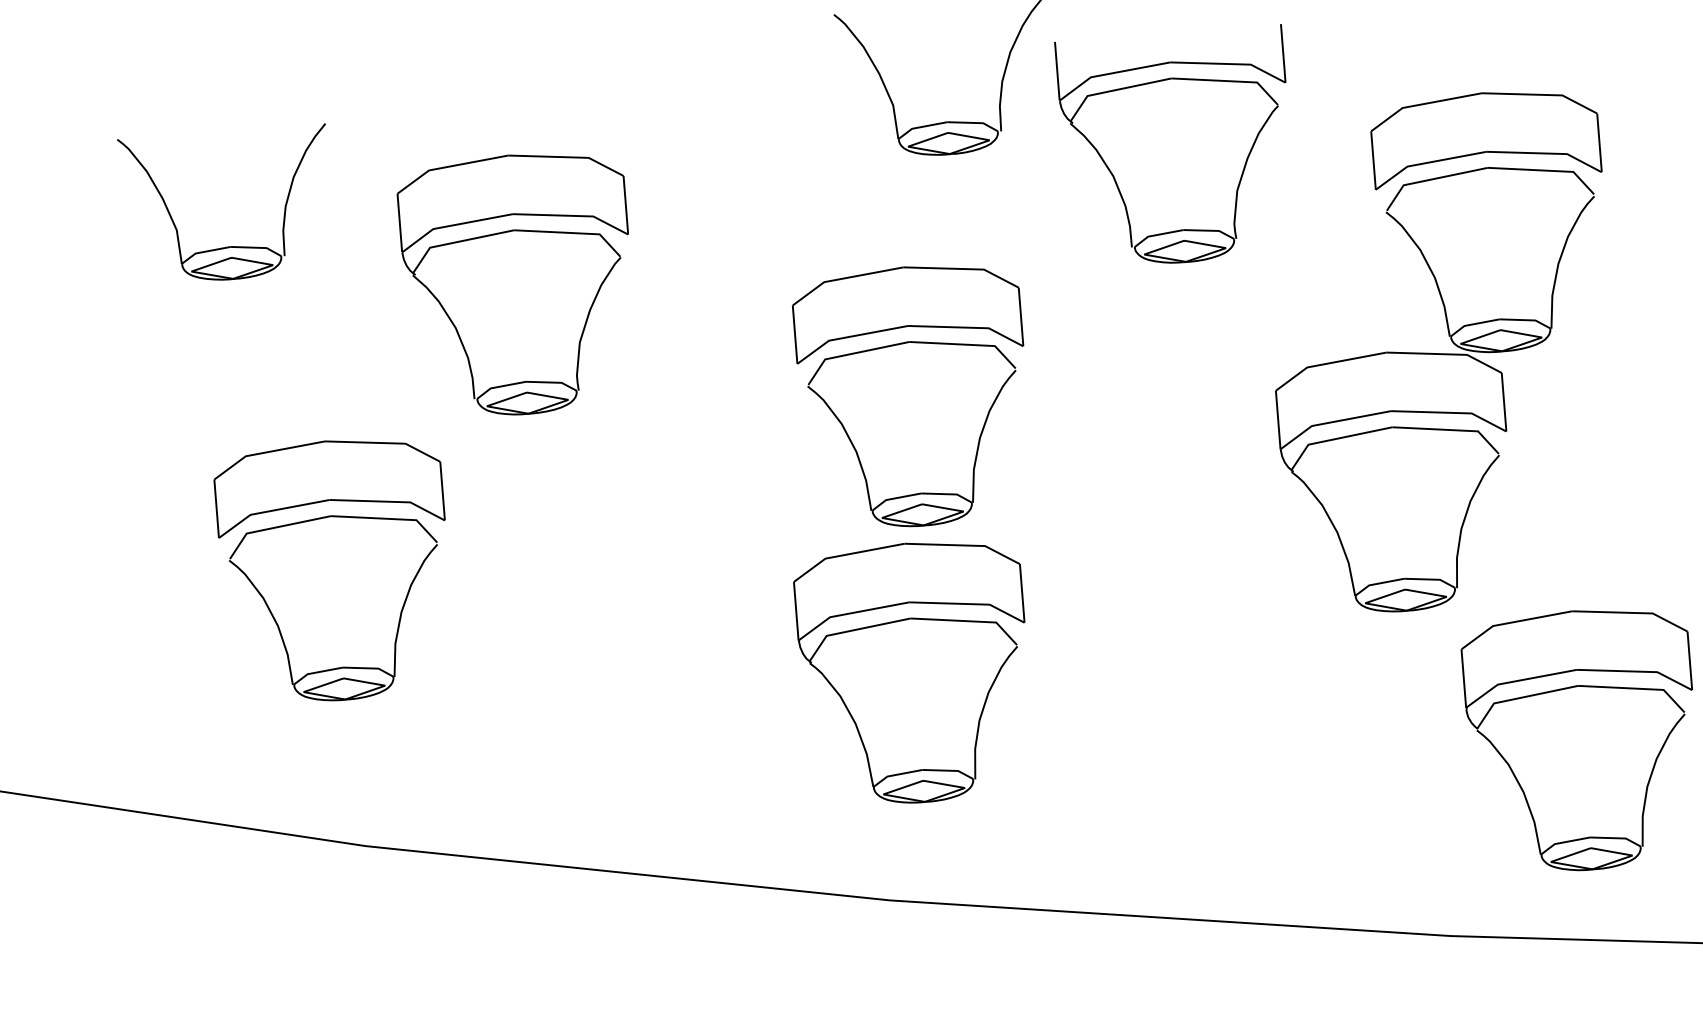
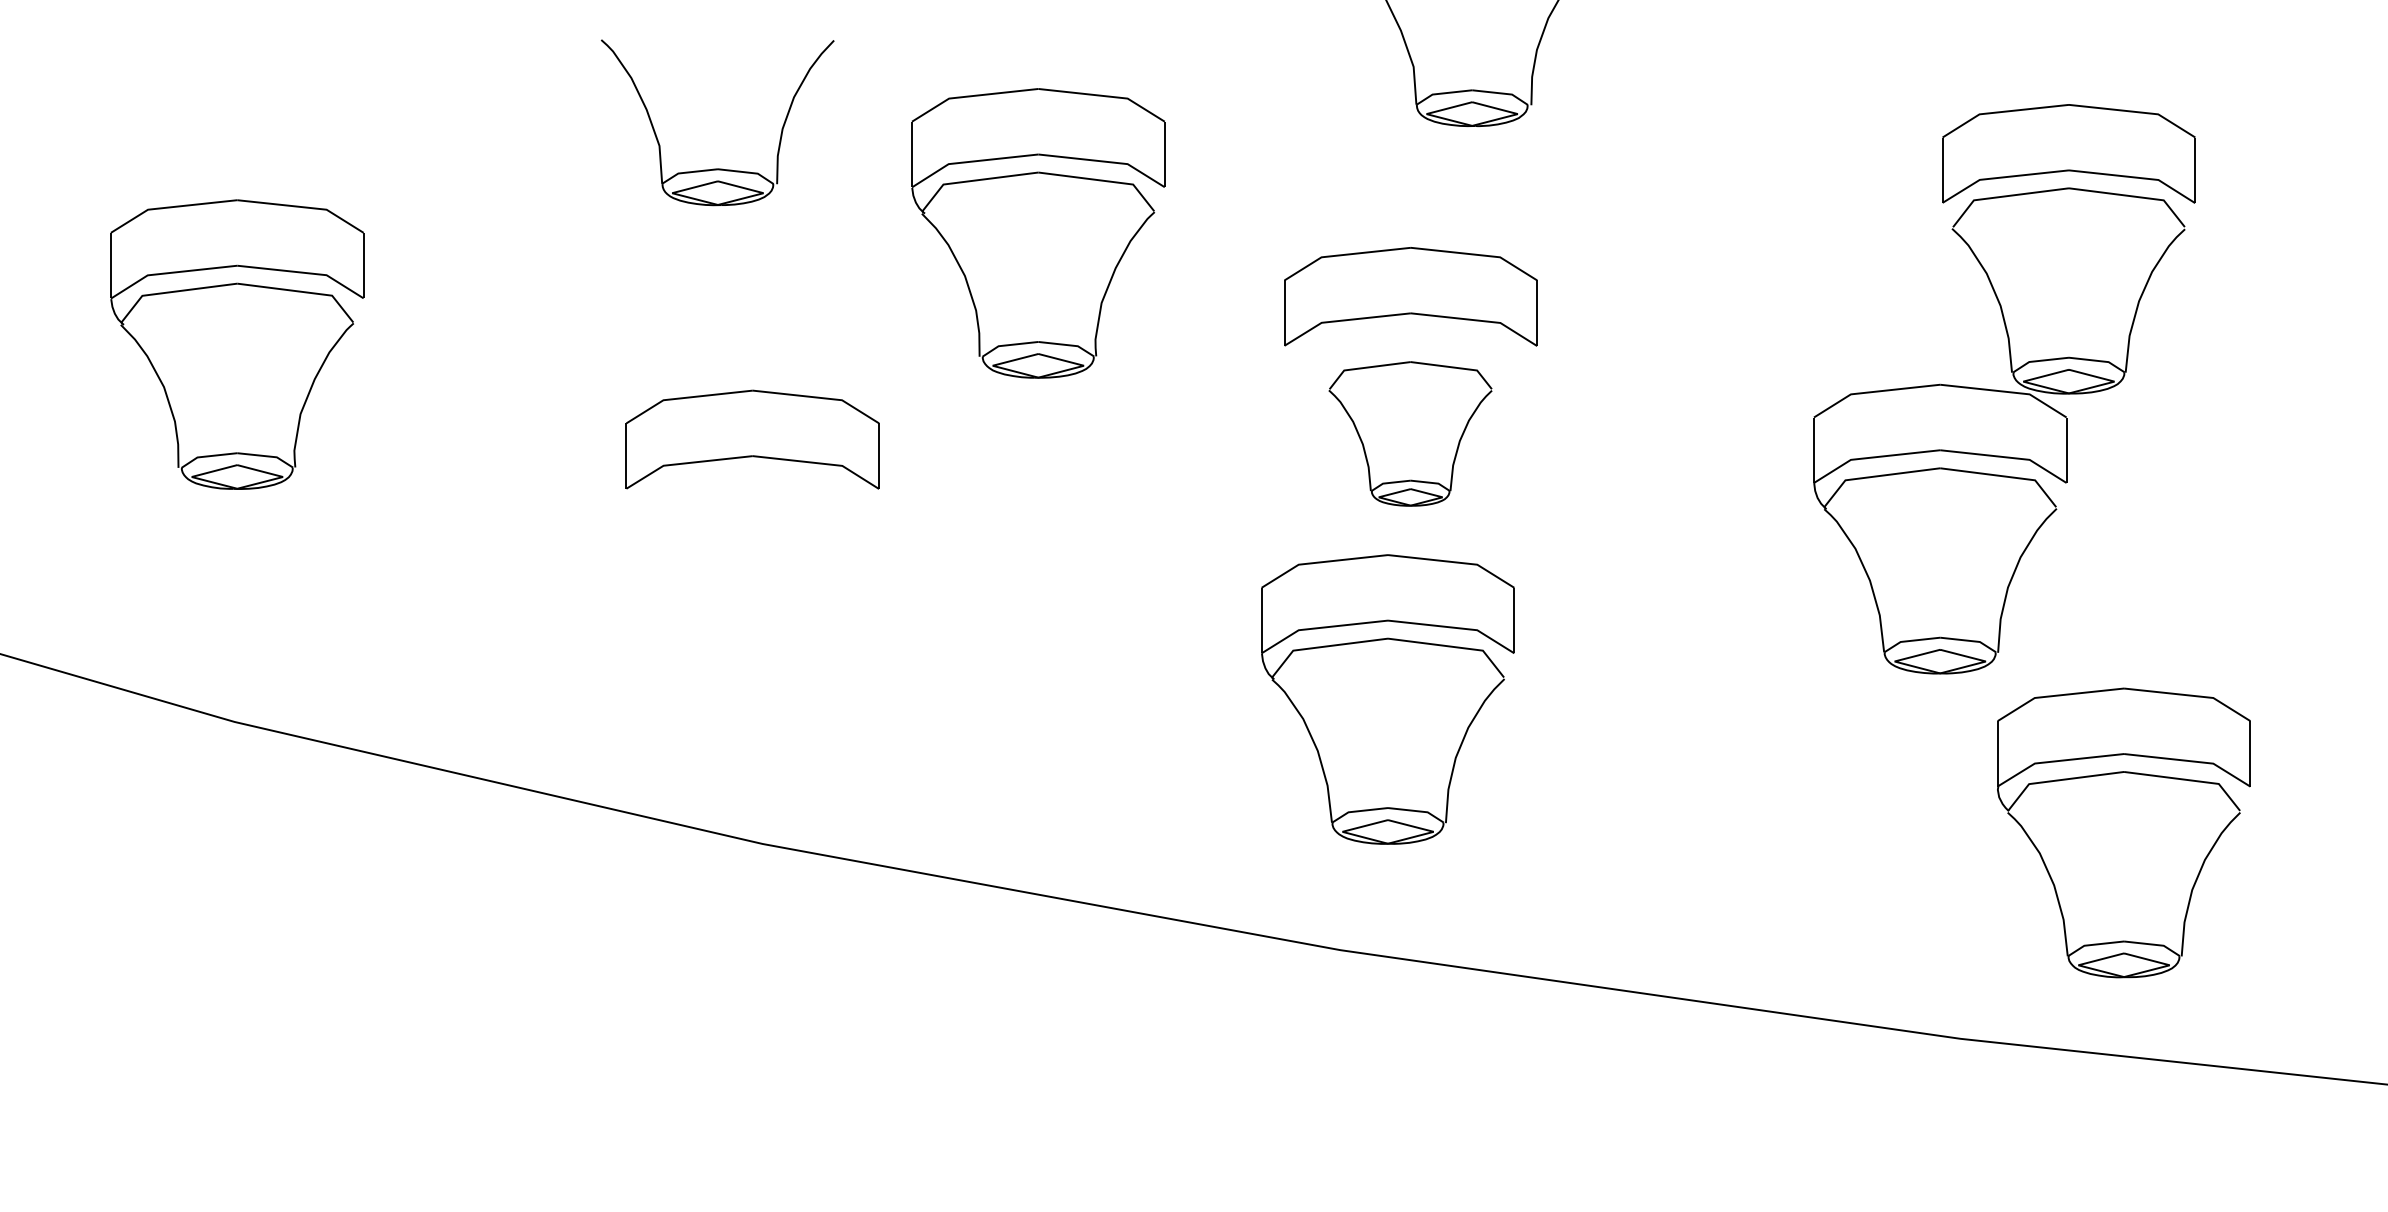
part: (1165, 80) -> (1718, 63), removed
part: (230, 246) -> (717, 168), moved
part: (518, 284) -> (1038, 233), moved
part: (916, 433) -> (1410, 433), size x0.7
part: (337, 607) -> (752, 576), removed

